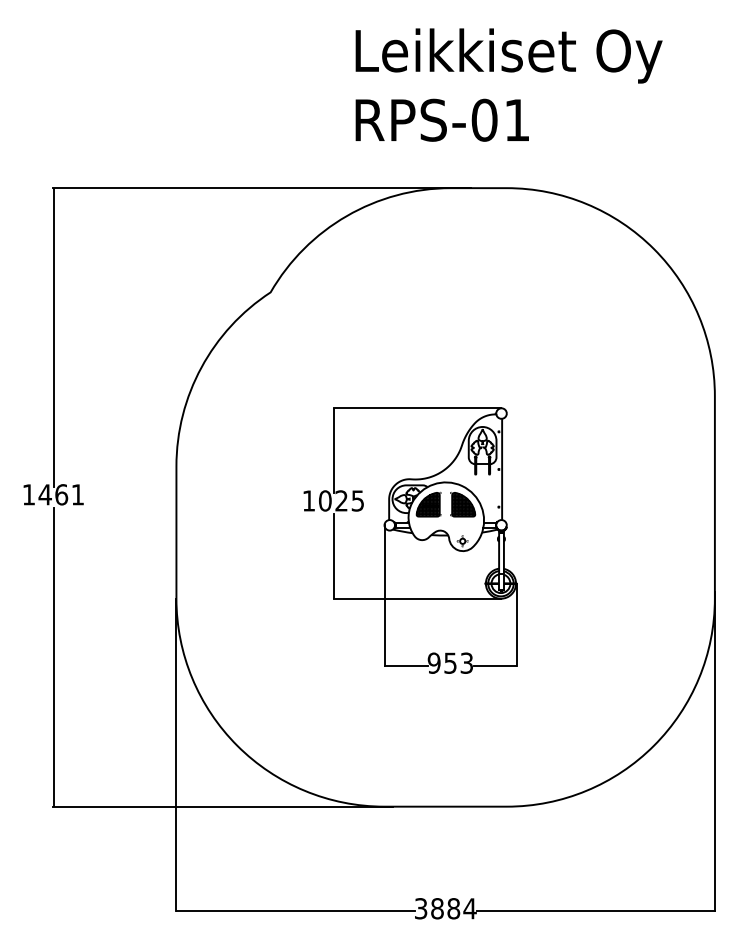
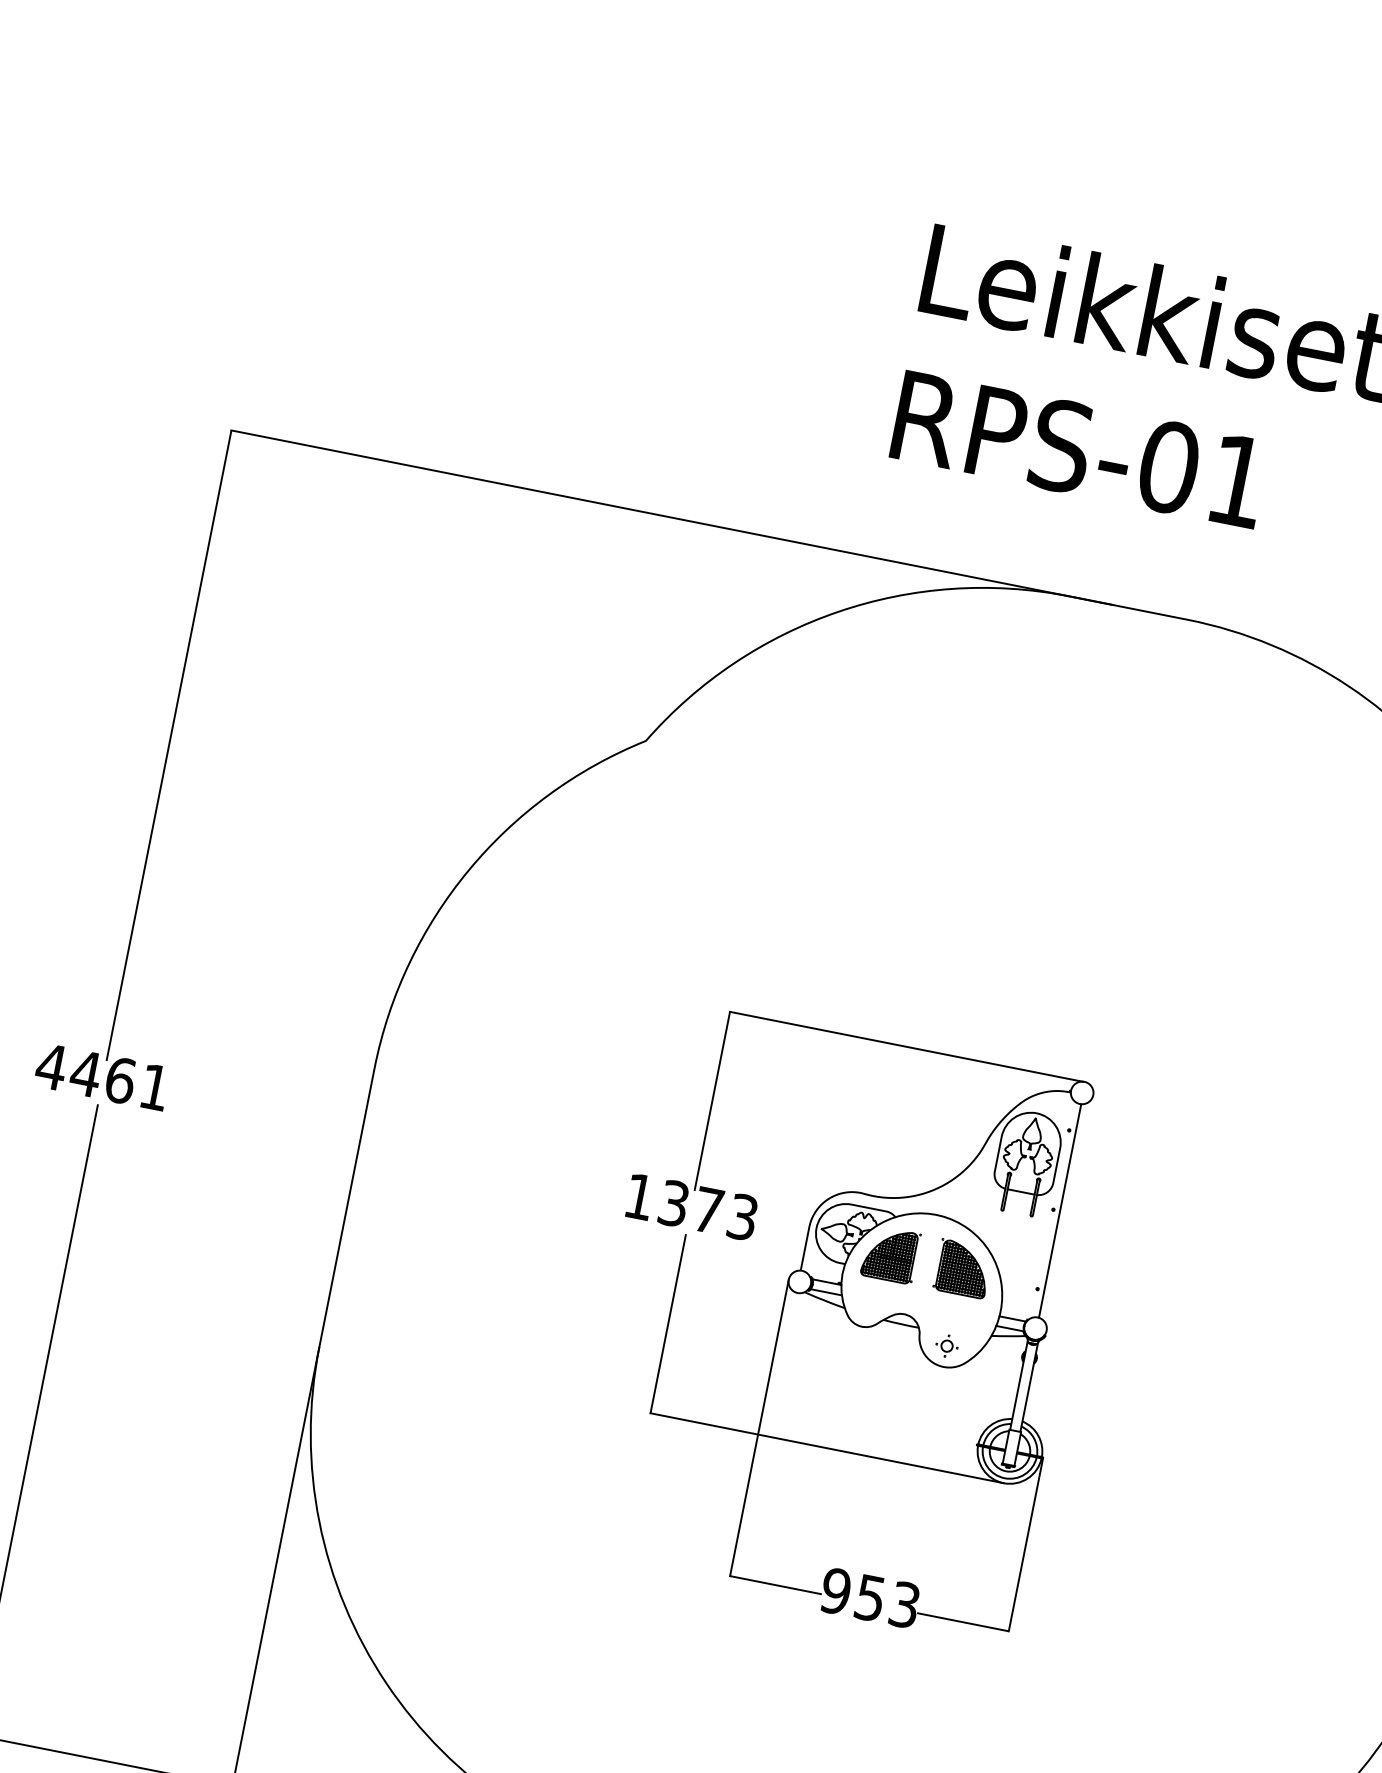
text: (28, 494) -> (50, 1066), 1461 -> 4461
text: (341, 500) -> (708, 1209), 1025 -> 1373

